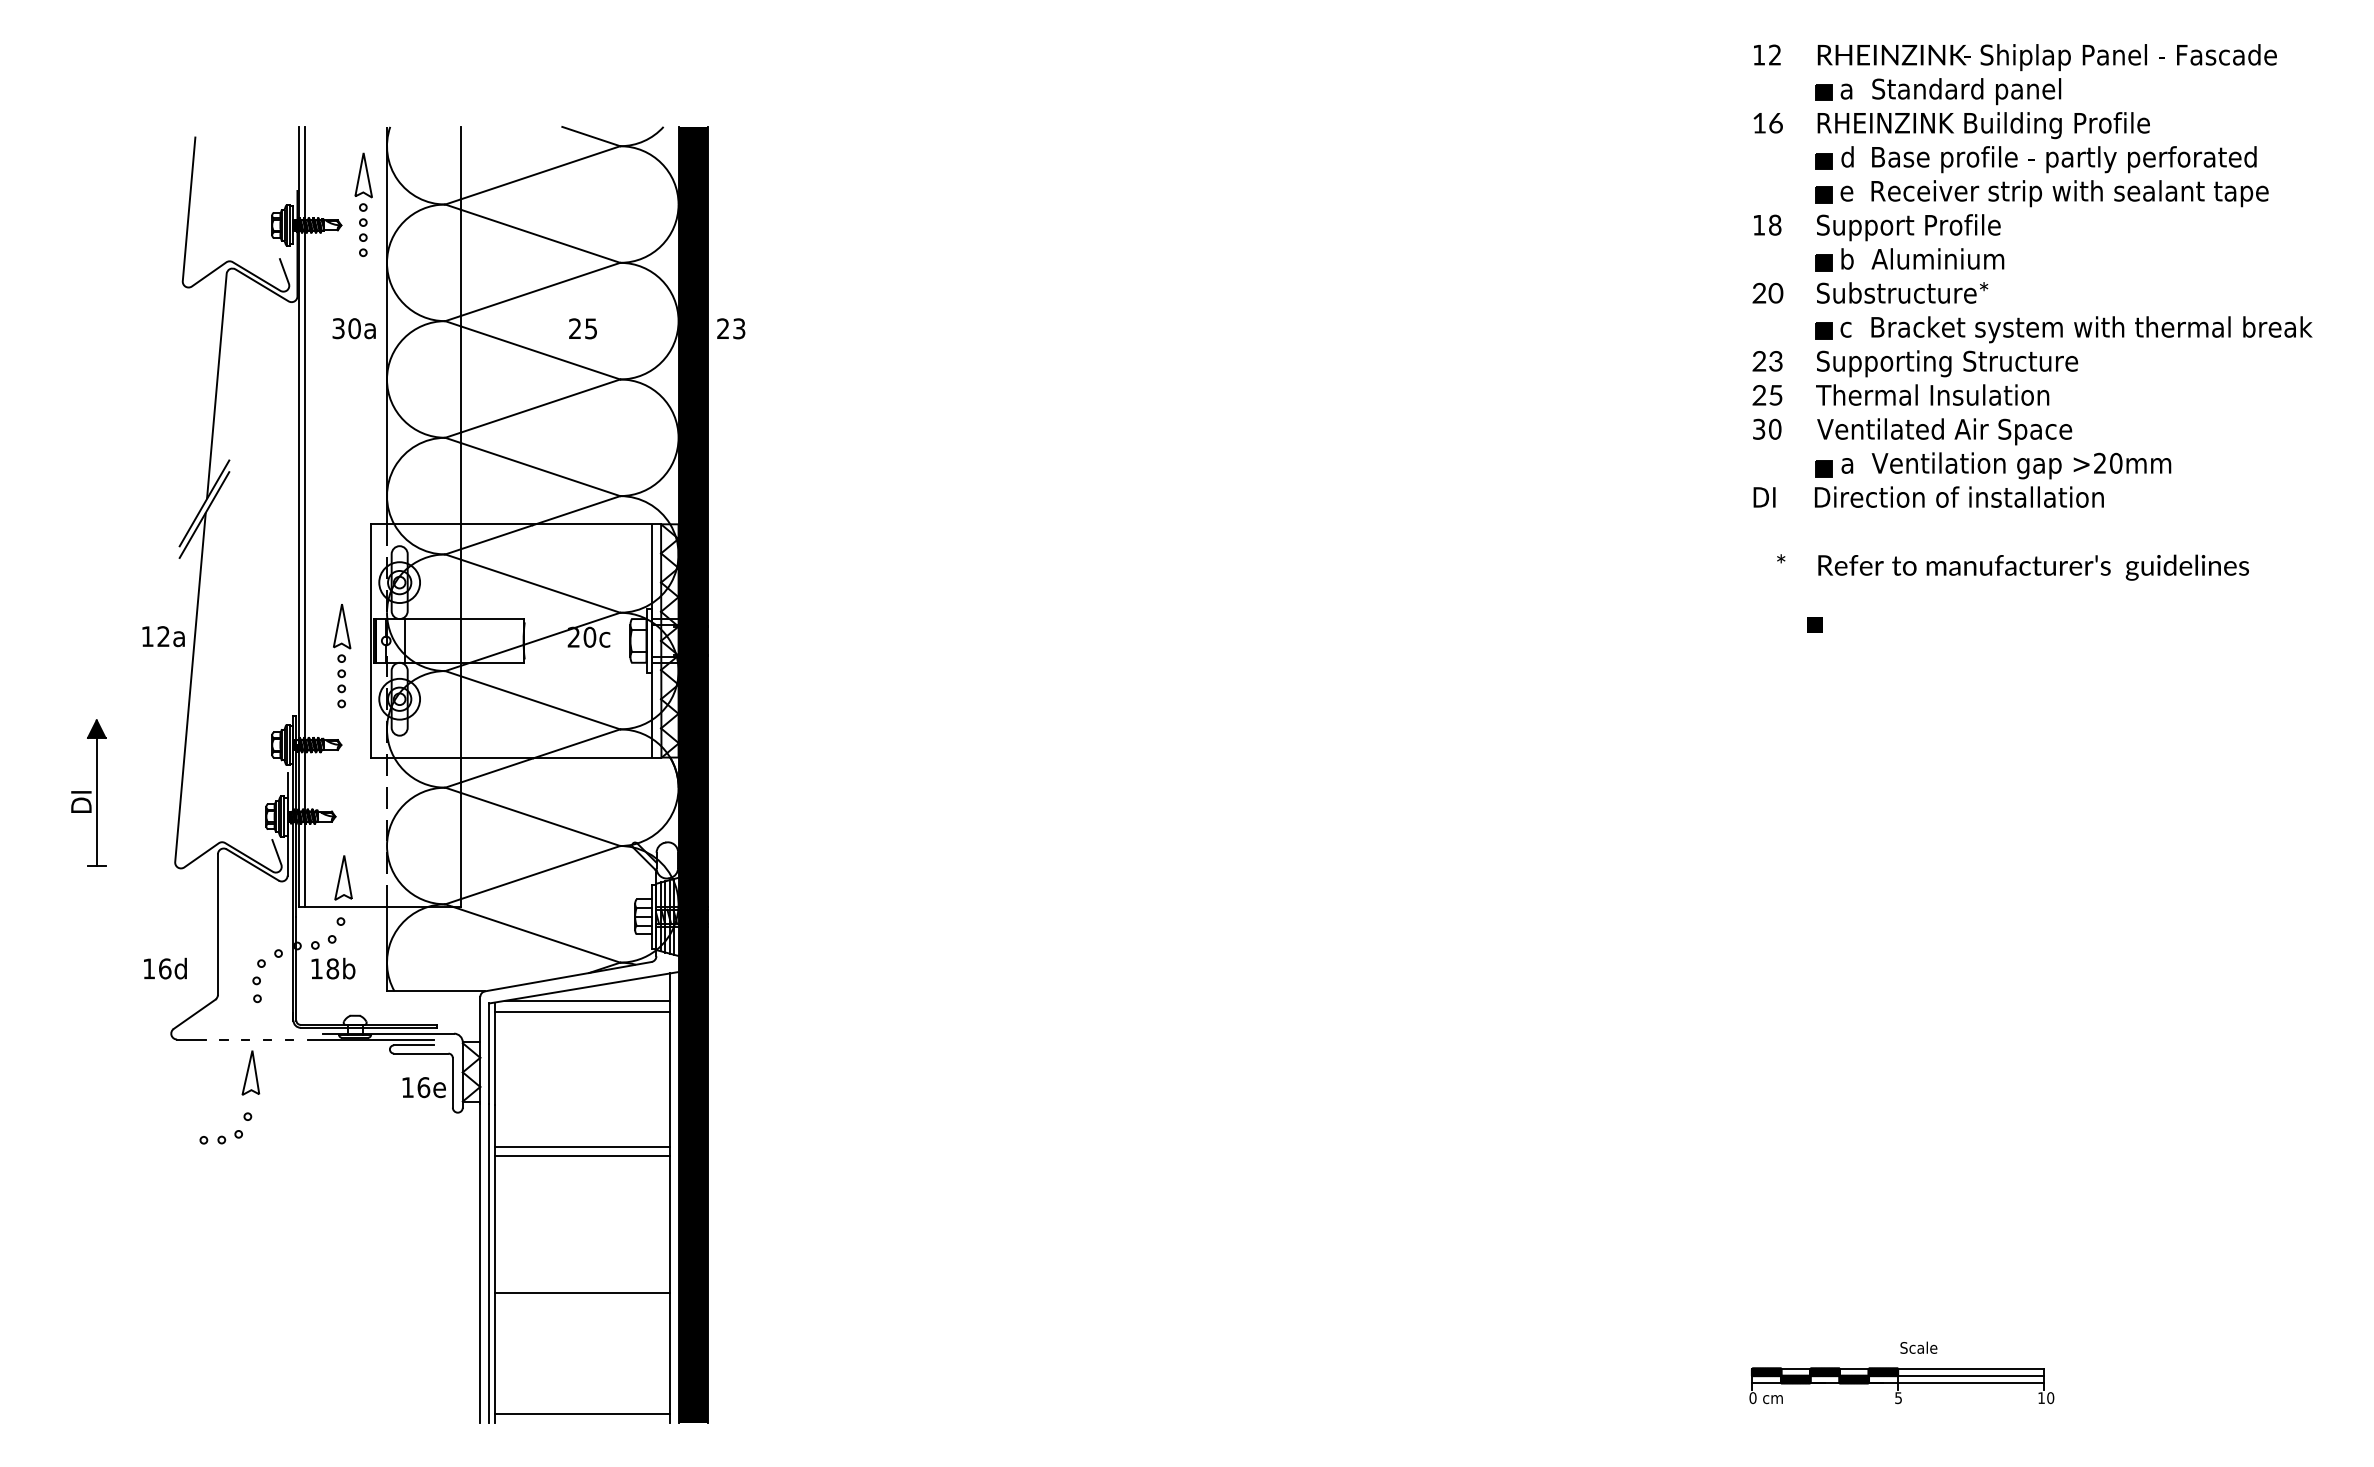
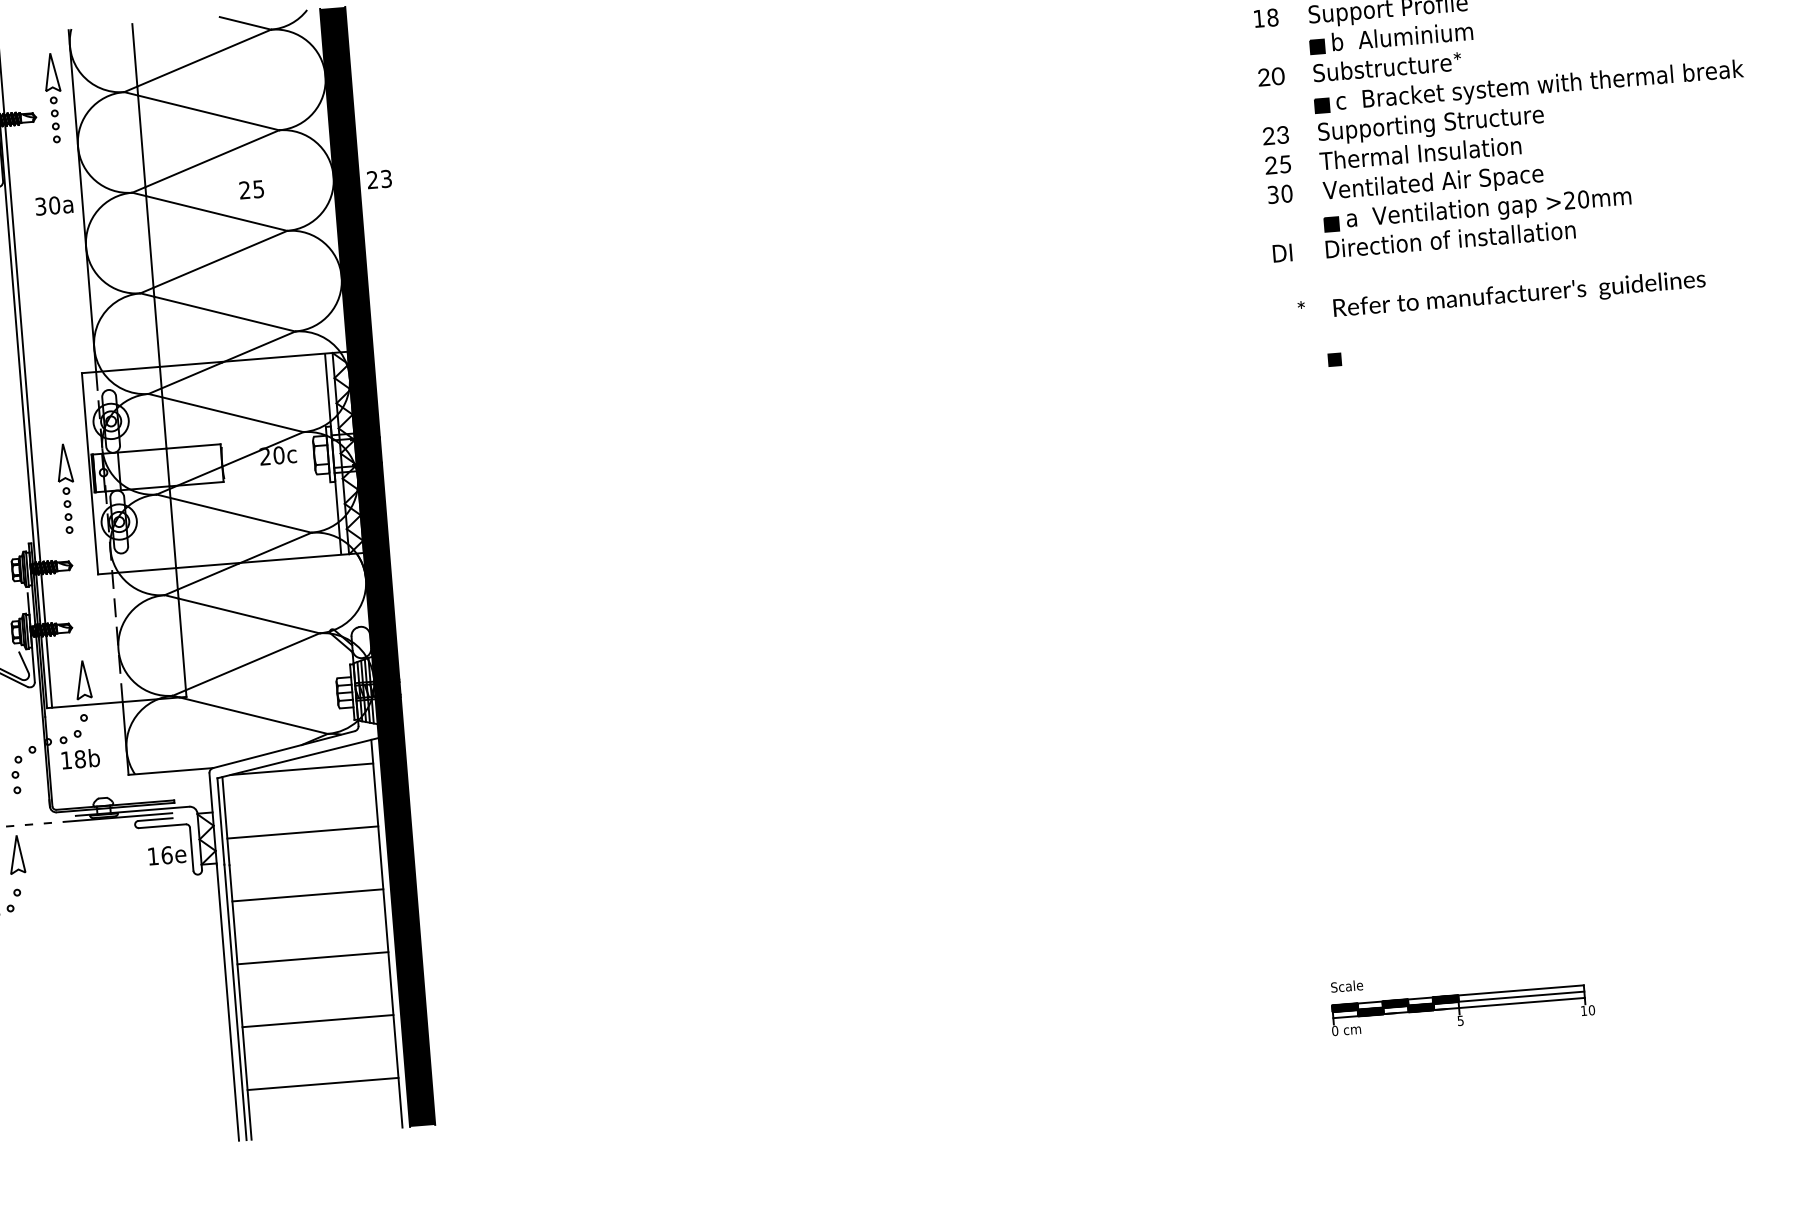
line: (581, 1011) -> (302, 832), moved
line: (581, 1155) -> (312, 958), moved
text: (1918, 1347) -> (1346, 986), moved
line: (581, 1414) -> (322, 1084), moved

